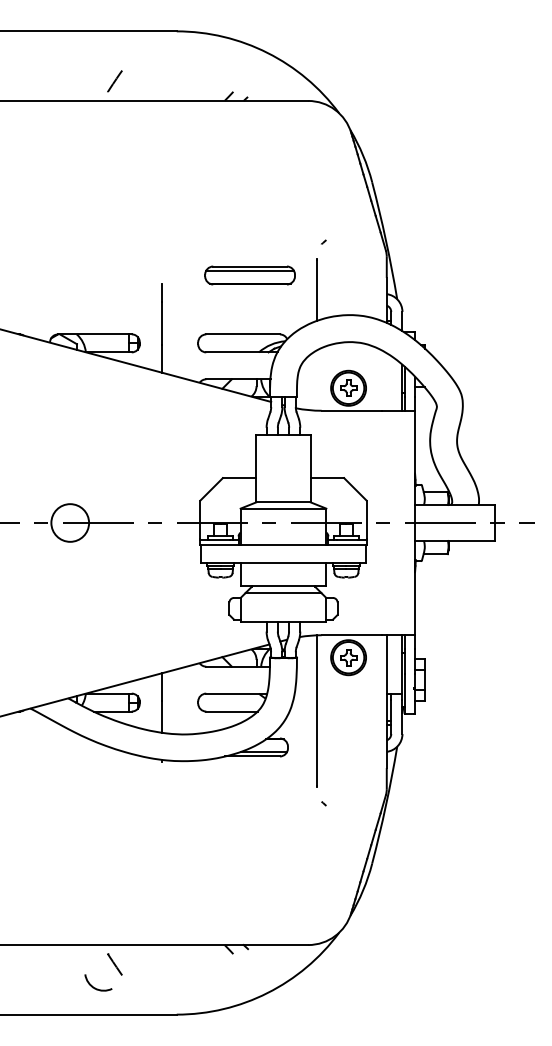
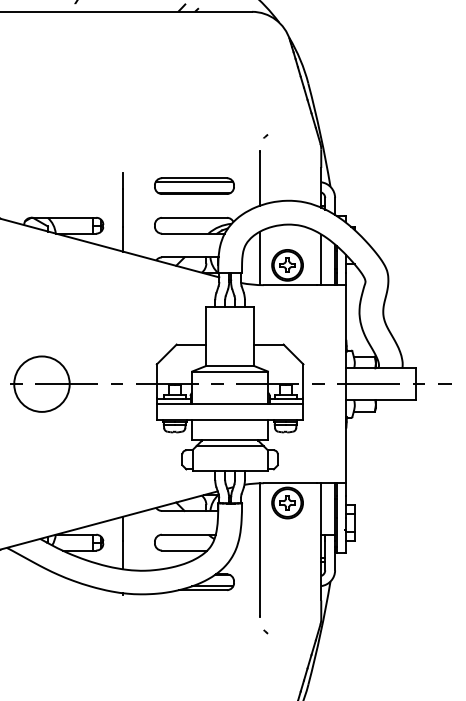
part: (249, 275) -> (193, 186), moved
line: (317, 380) -> (260, 258), added
line: (386, 381) -> (321, 259), added
circle: (69, 522) -> (41, 383), size x1.67

